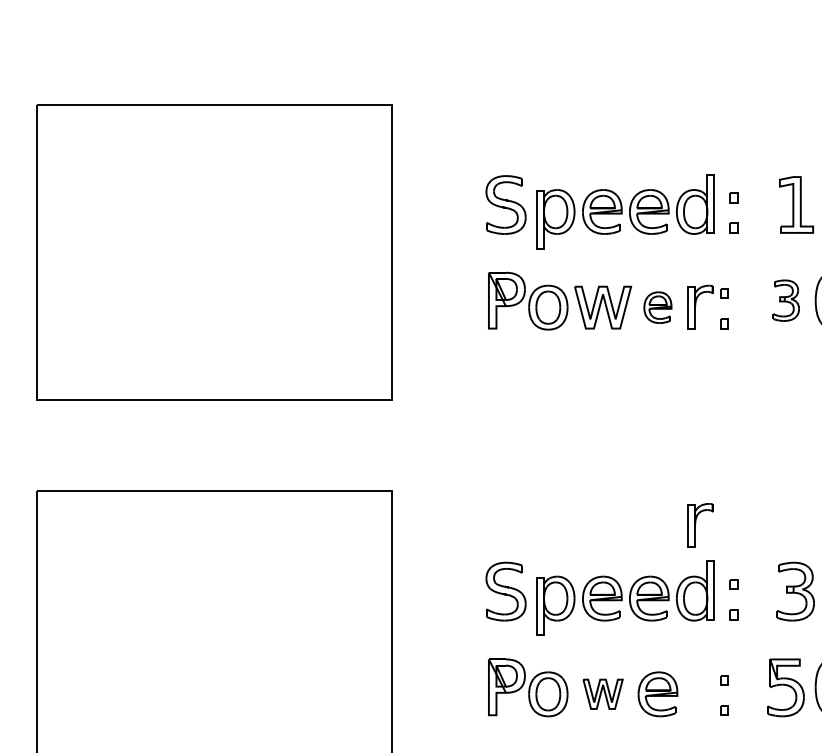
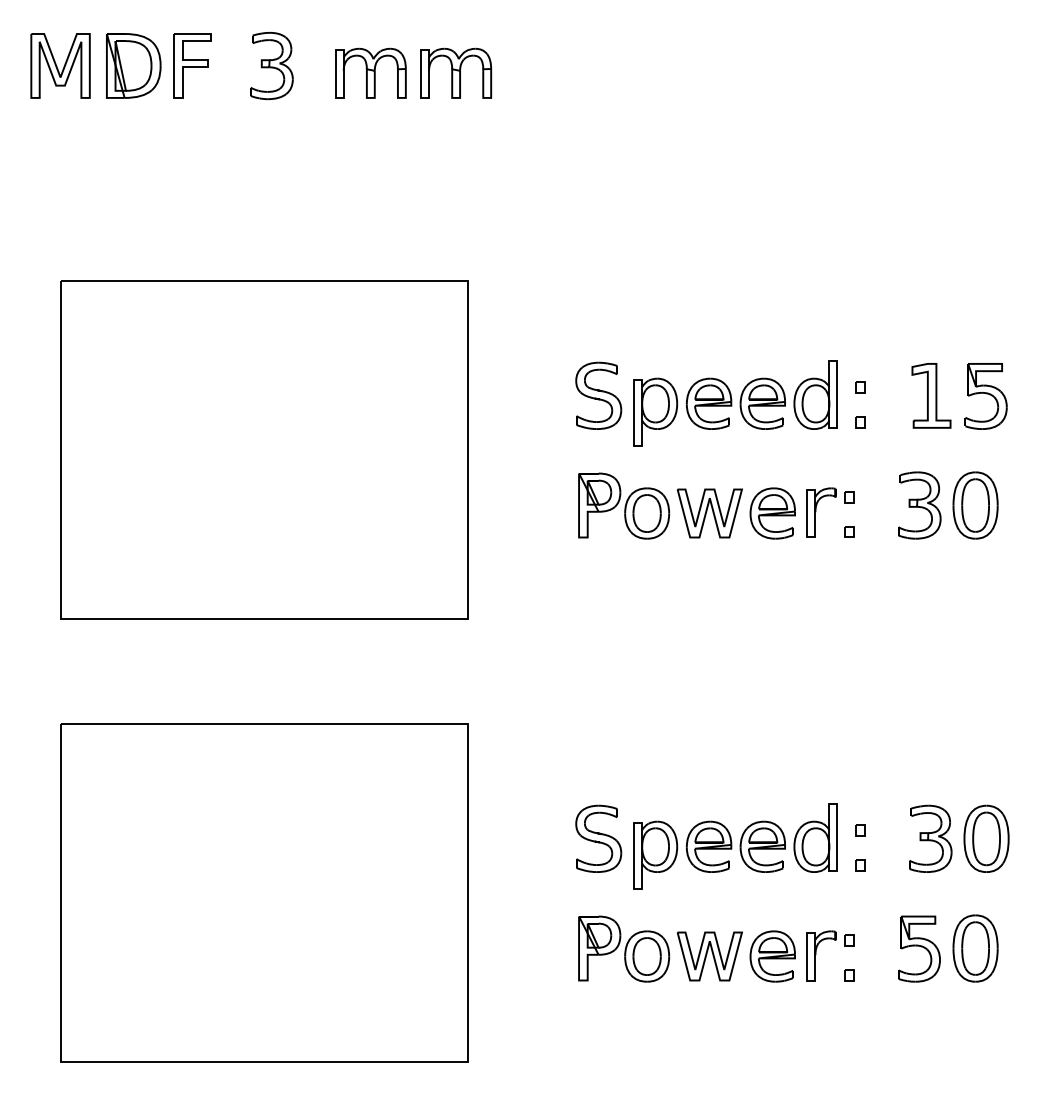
part: (786, 300) -> (919, 505), size x1.43
part: (657, 307) -> (772, 513), size x1.43
part: (700, 524) -> (821, 955), moved
part: (602, 694) -> (709, 956), size x1.43

